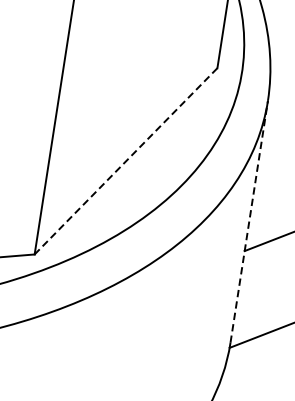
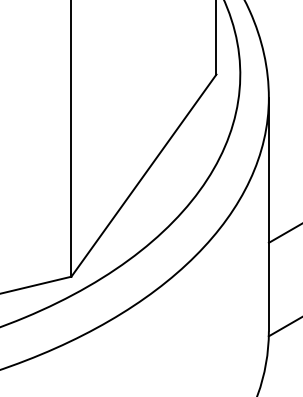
line: (125, 162) -> (143, 176), dashed -> solid
line: (248, 221) -> (268, 214), dashed -> solid

